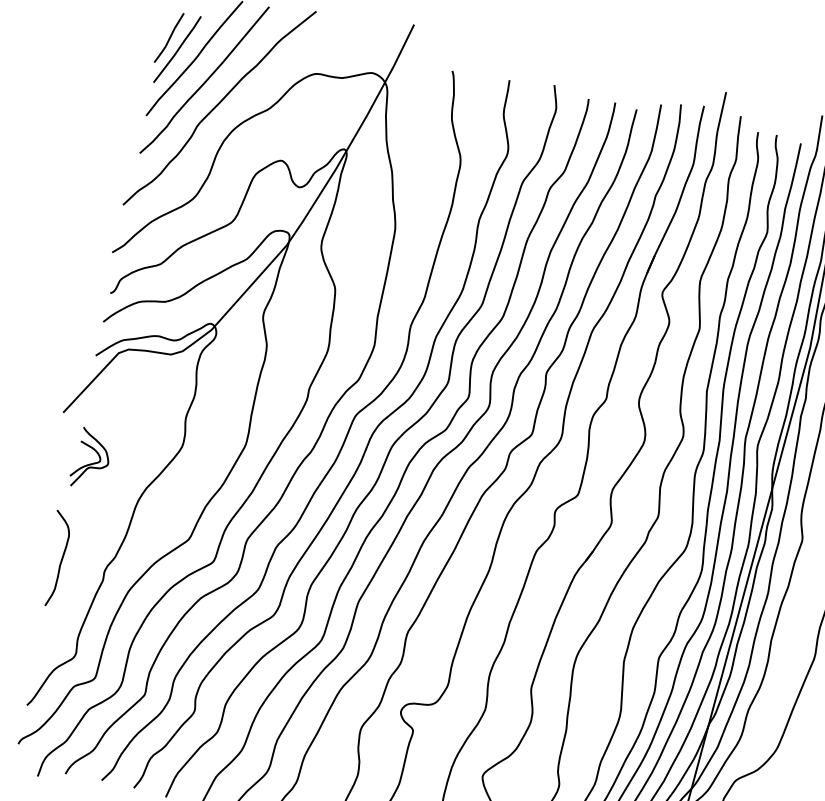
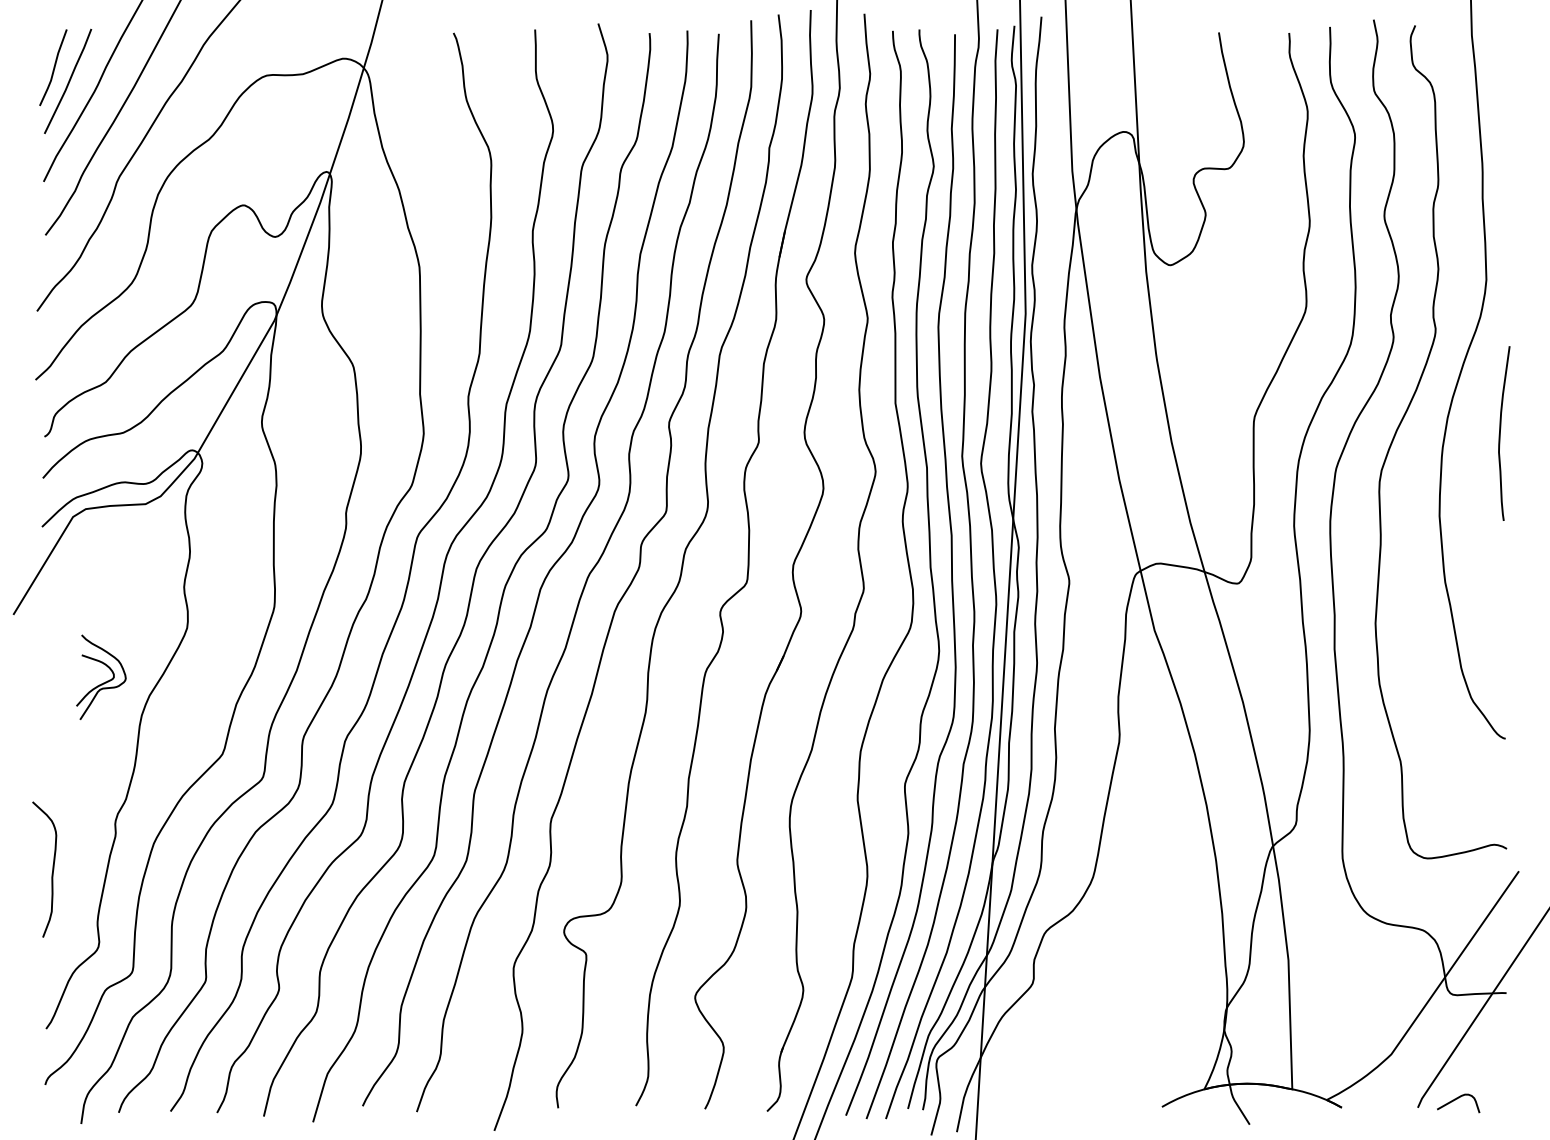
part: (92, 463) -> (103, 682), moved
curve: (61, 559) -> (52, 869), moved

